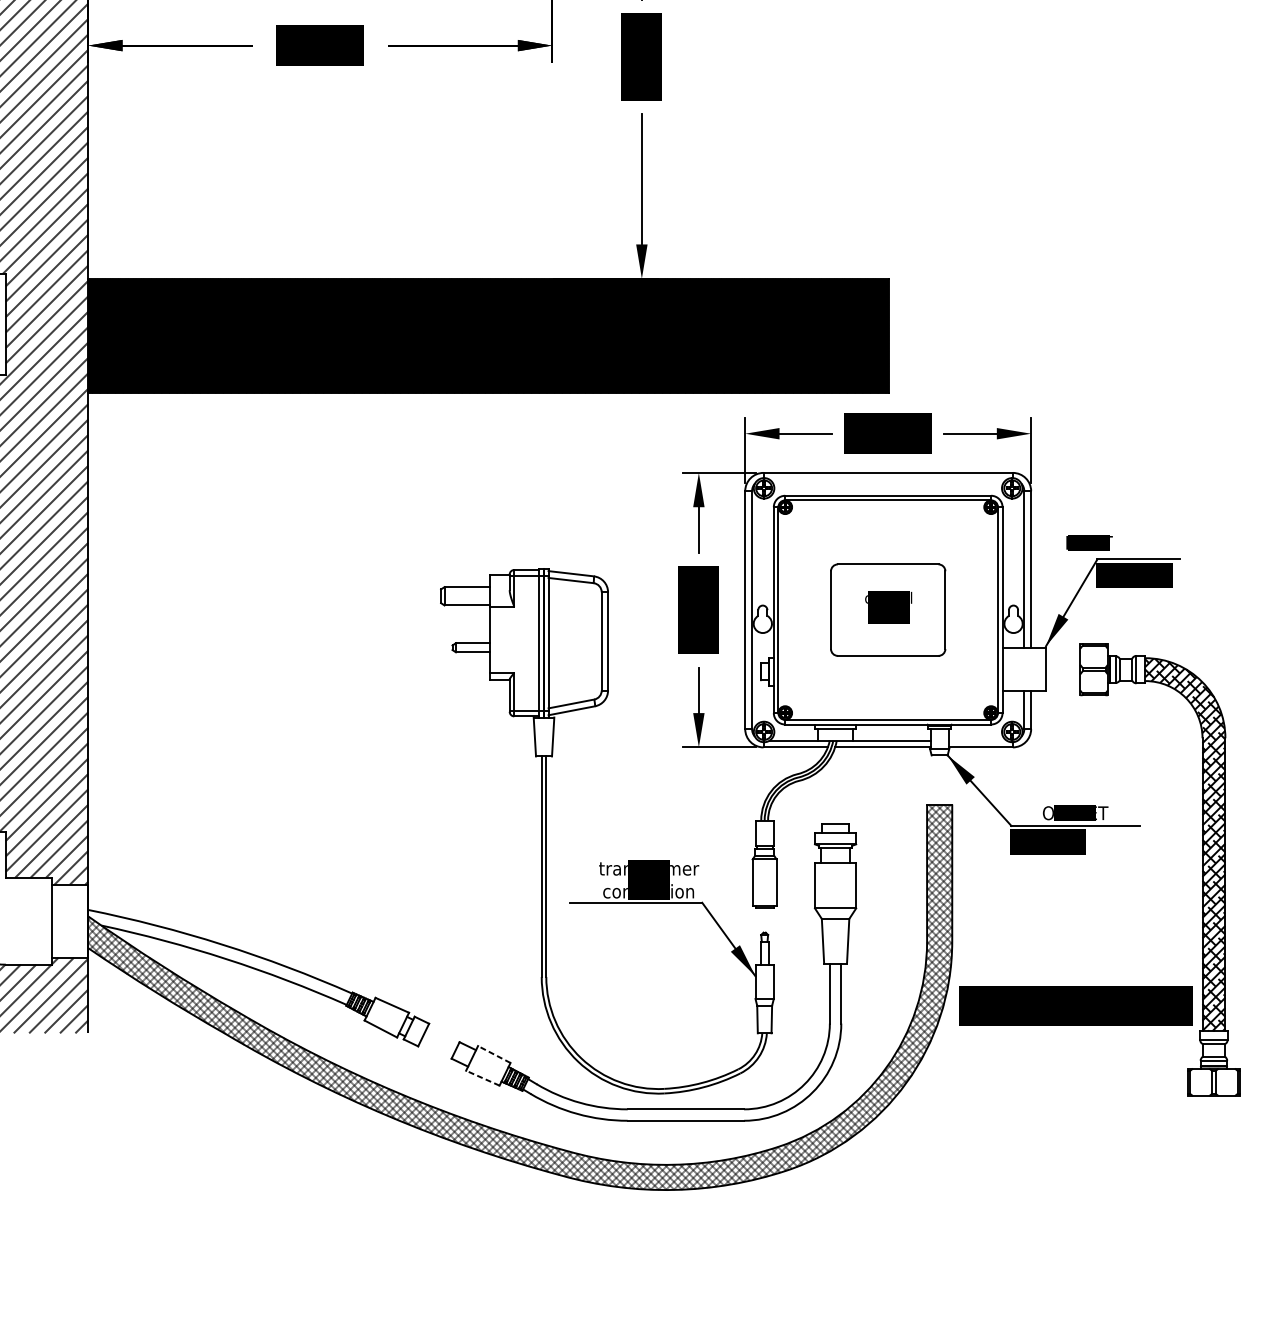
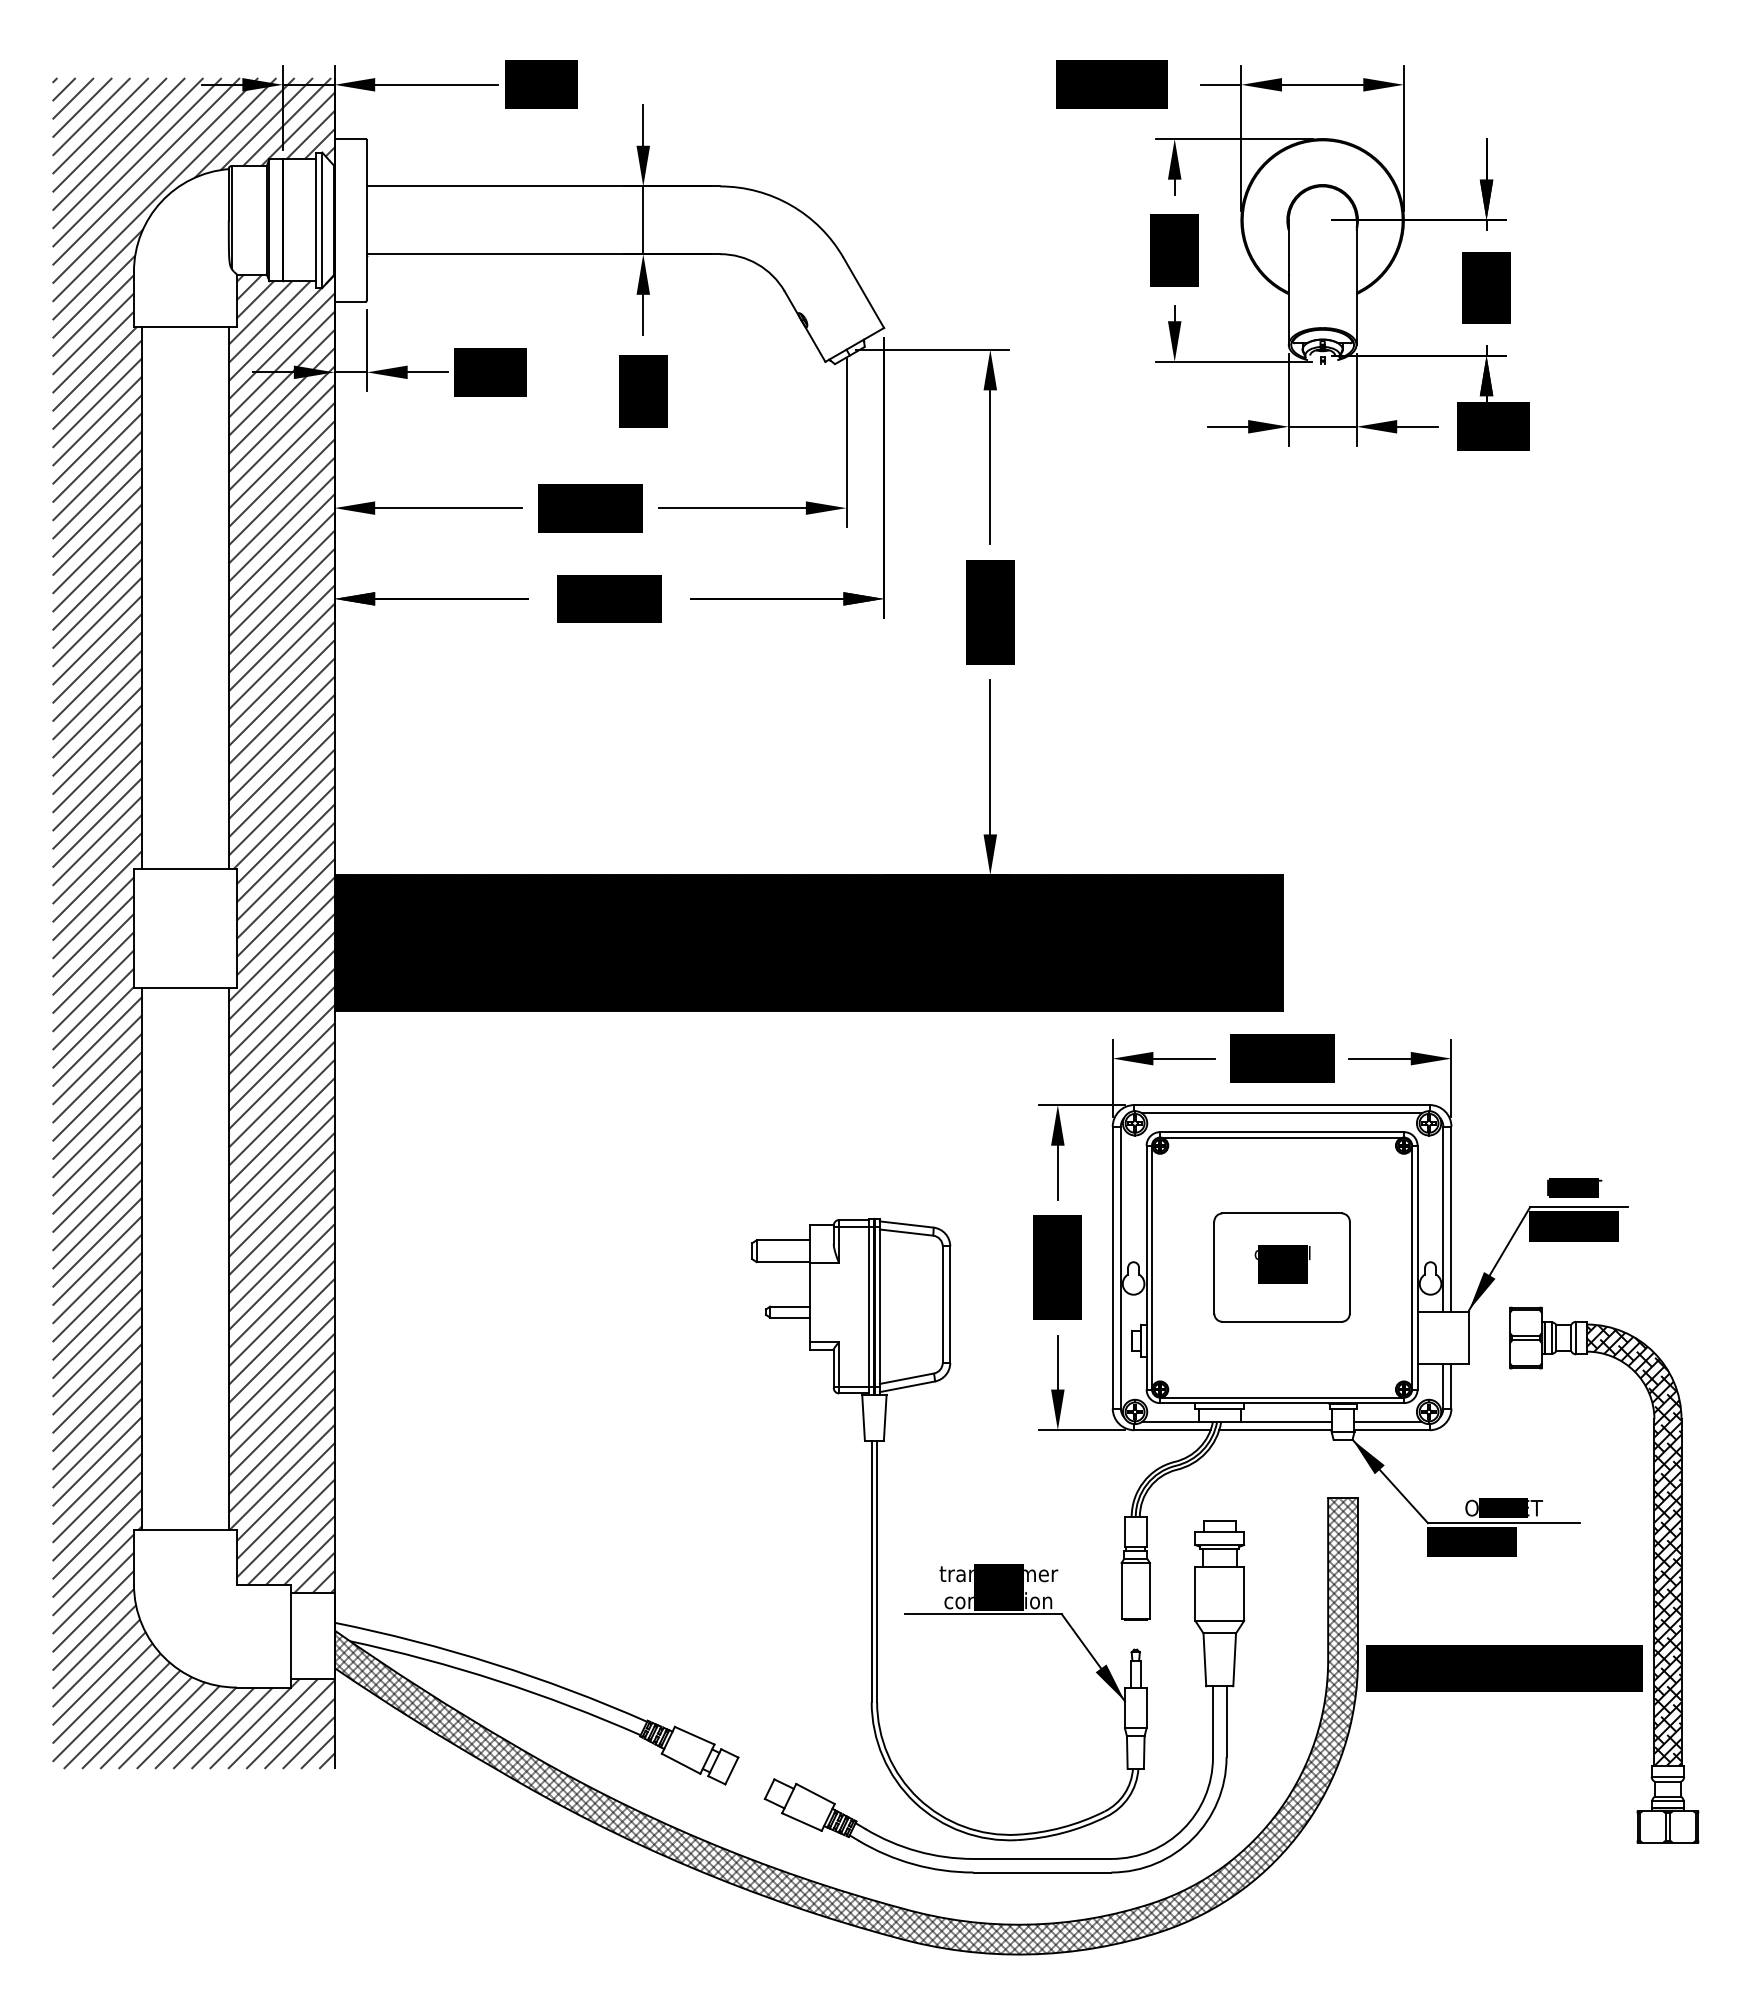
line: (887, 480) -> (1281, 1113), added
text: (1089, 542) -> (1574, 1187), moved
line: (977, 740) -> (1387, 1422), added
text: (1075, 1005) -> (1504, 1668), moved
line: (494, 1054) -> (815, 1794), dashed -> solid
line: (482, 1078) -> (801, 1822), dashed -> solid

